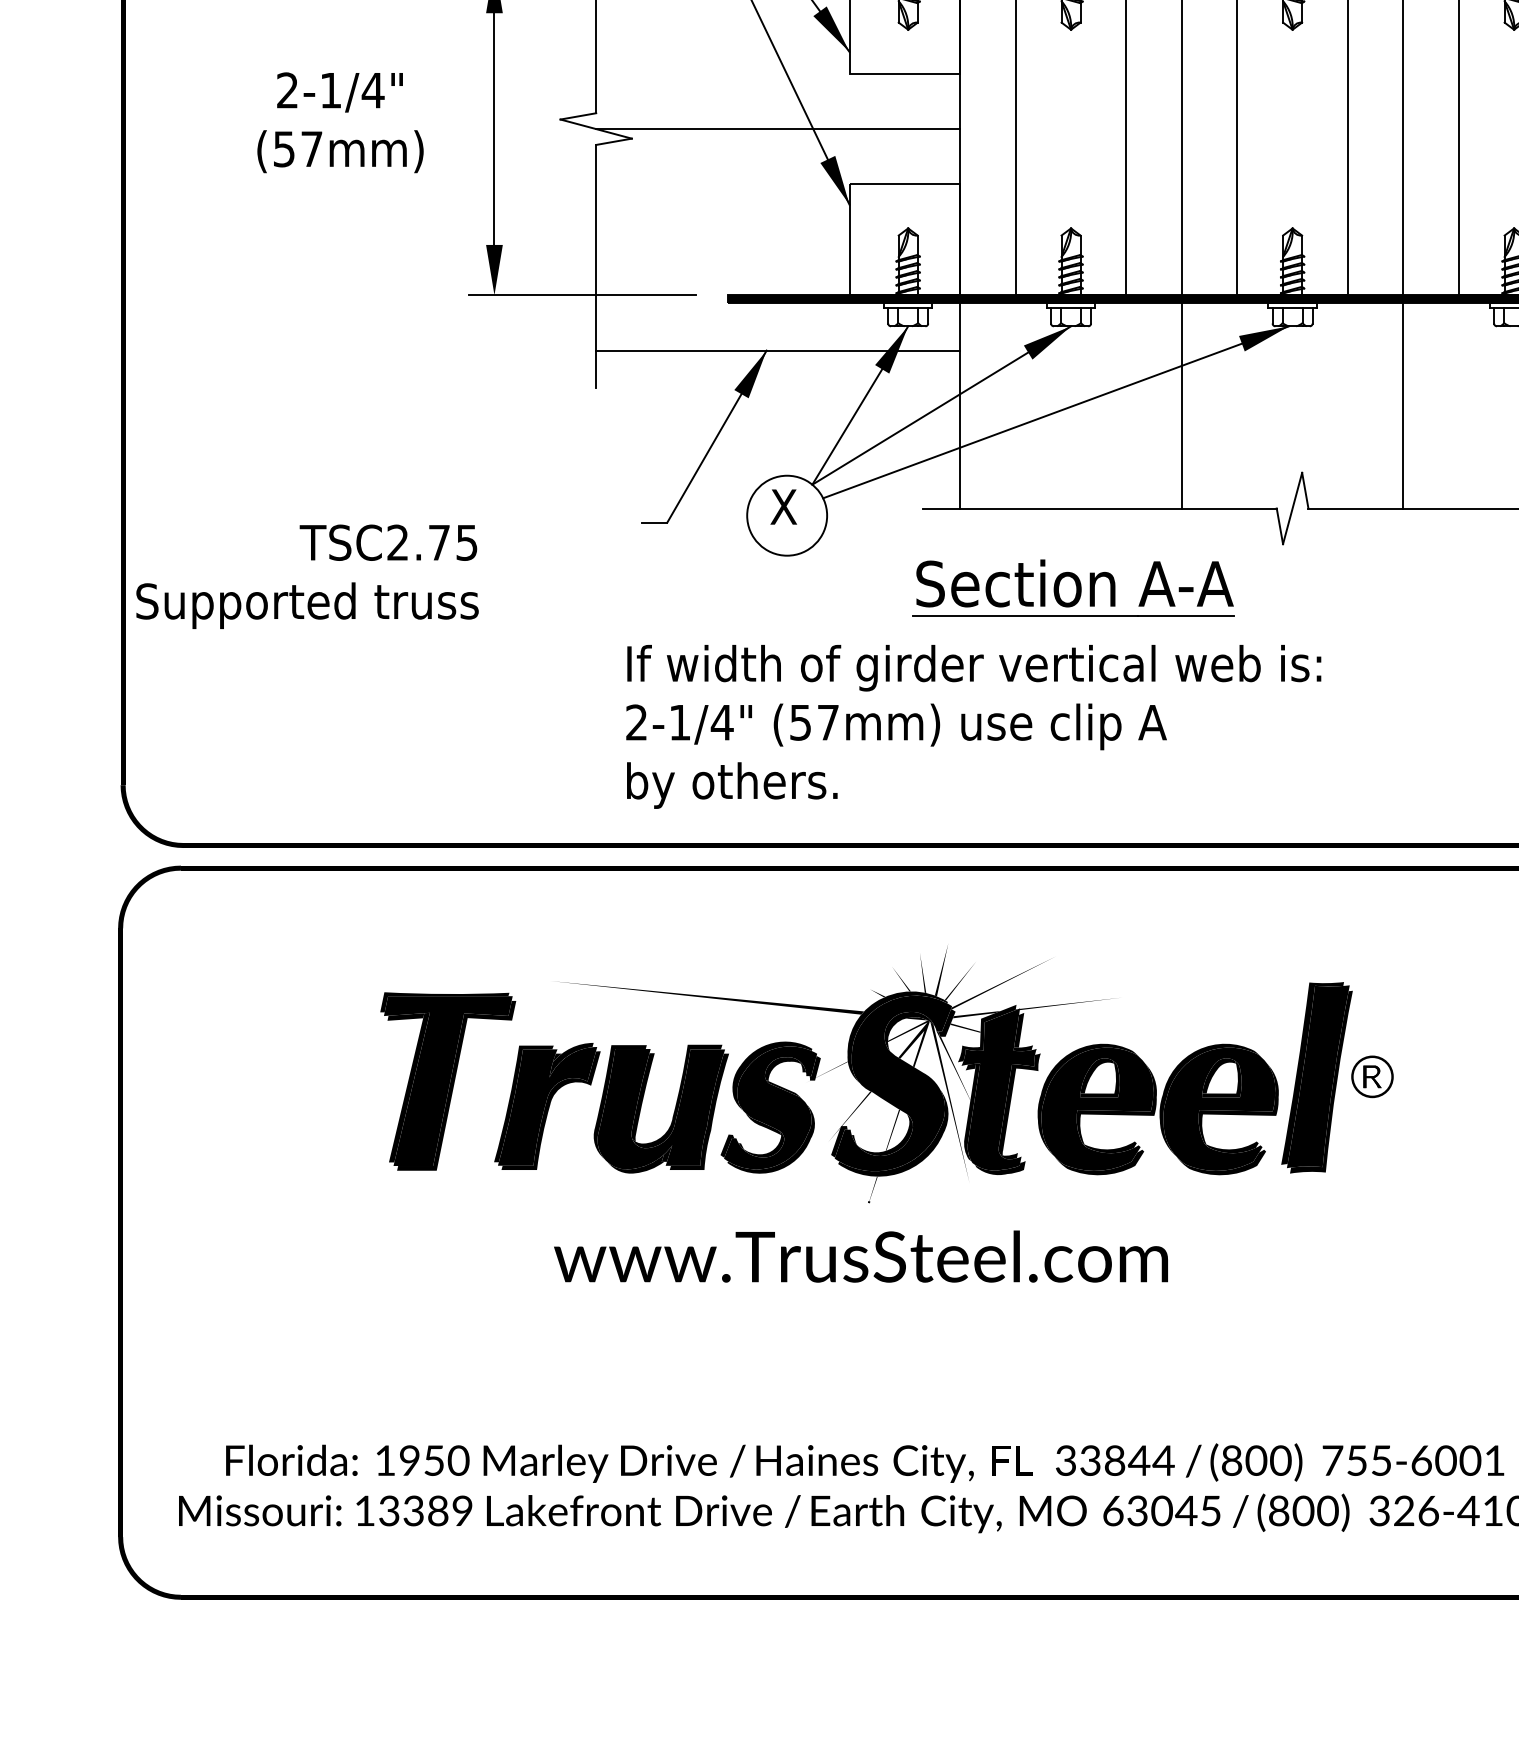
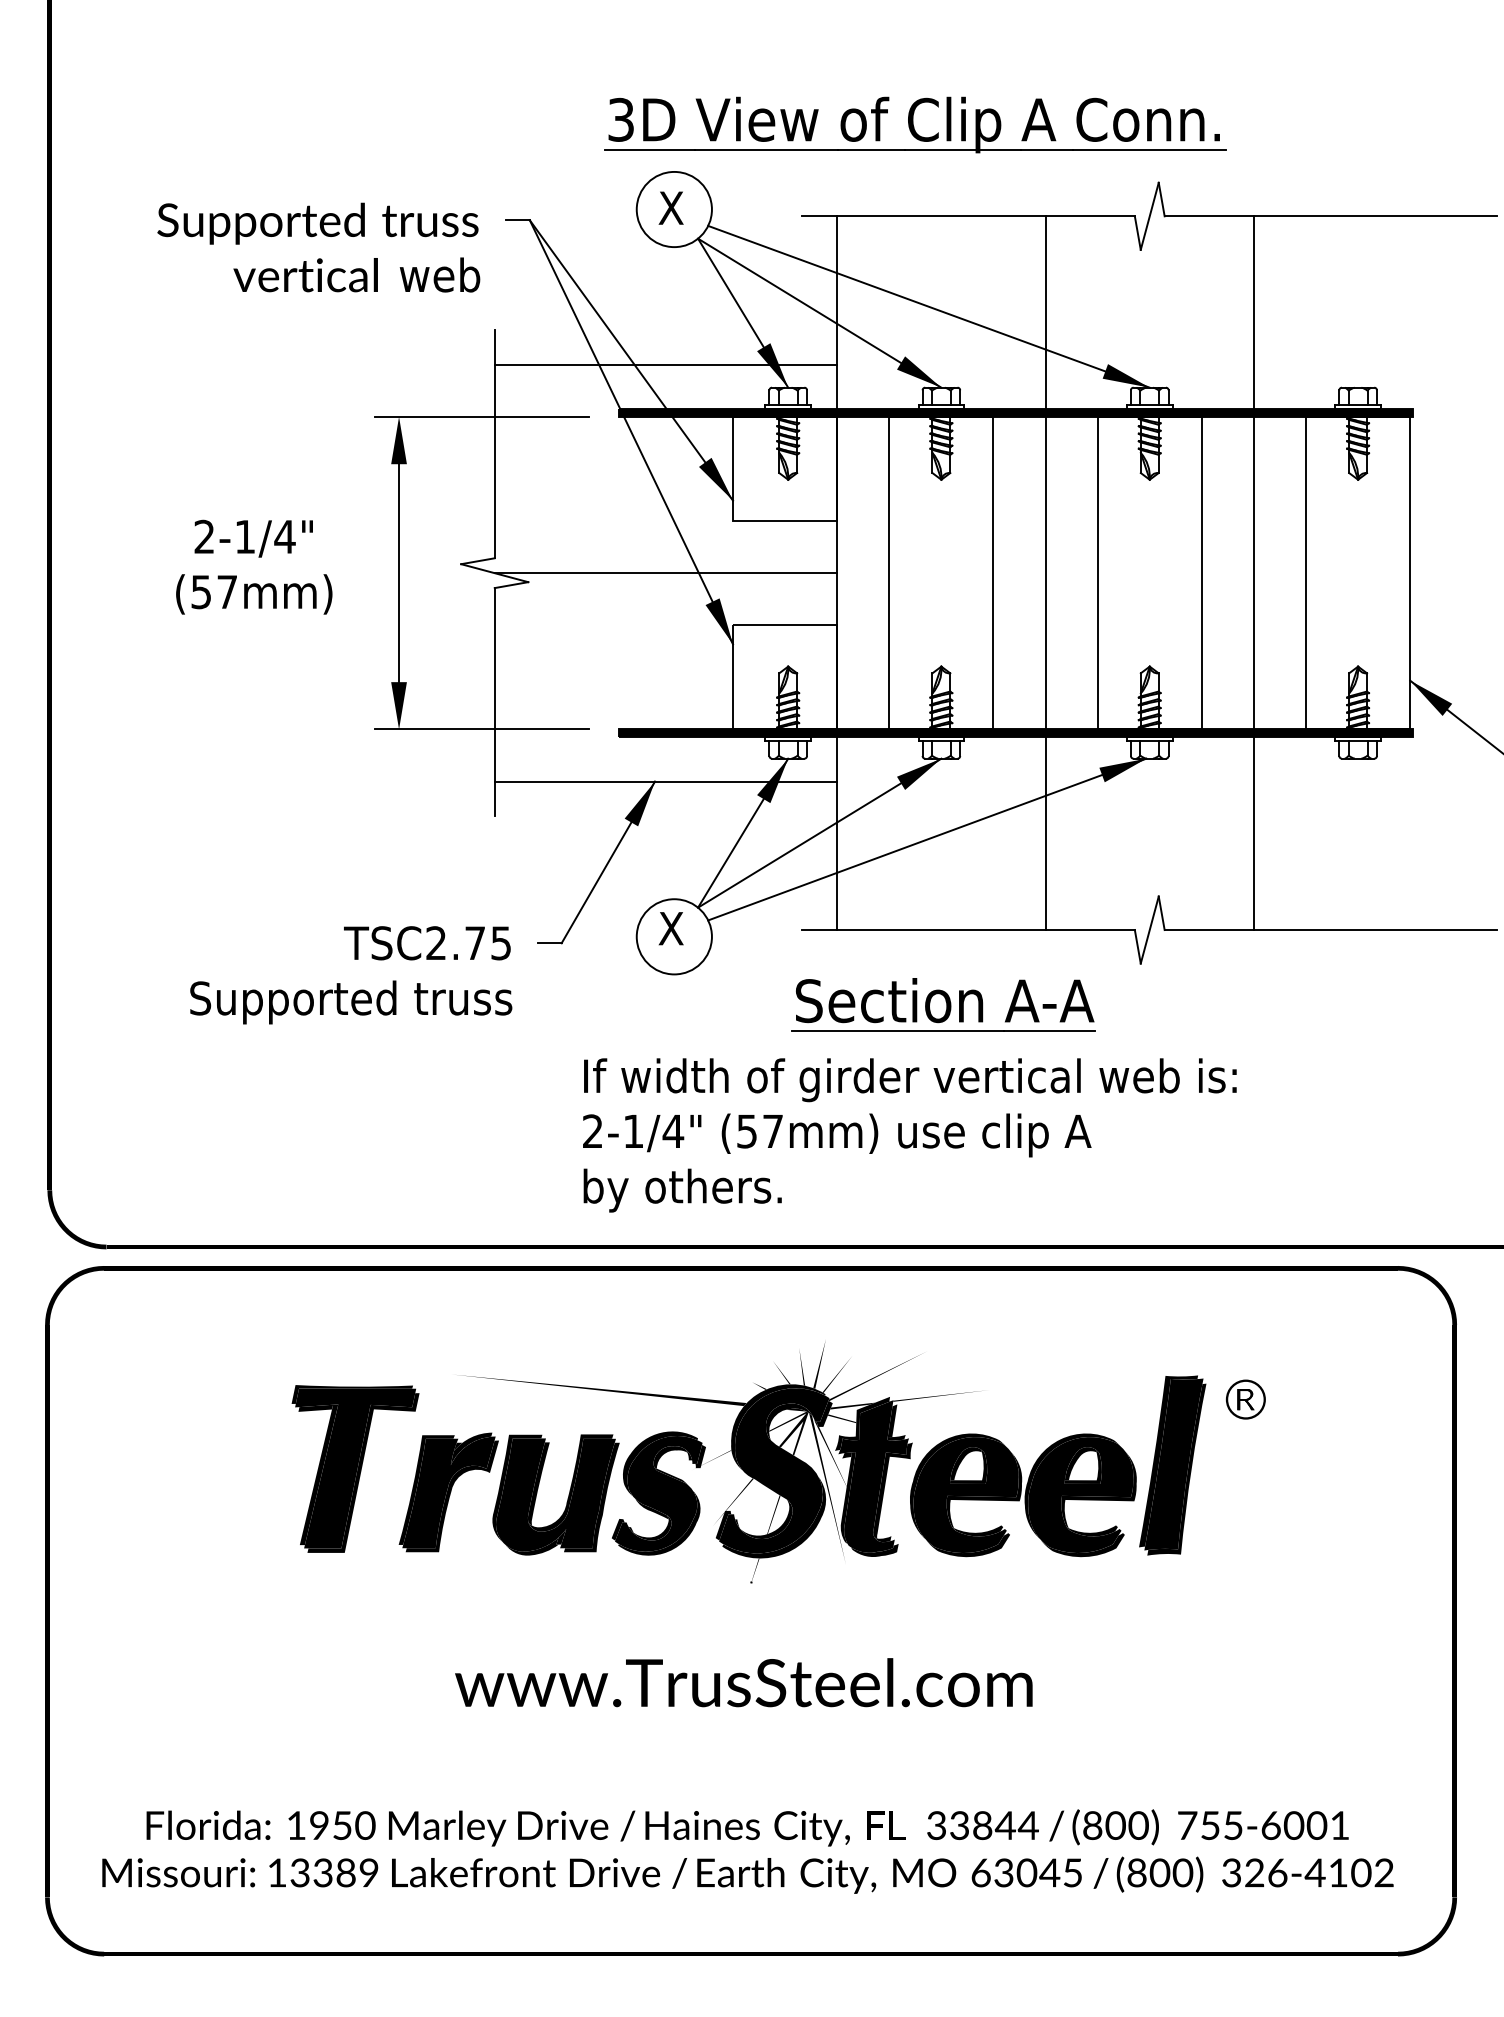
text: (307, 577) -> (351, 975), moved
text: (973, 726) -> (909, 1135), moved
part: (1372, 1076) -> (1245, 1399), moved
text: (860, 1256) -> (743, 1682), moved

